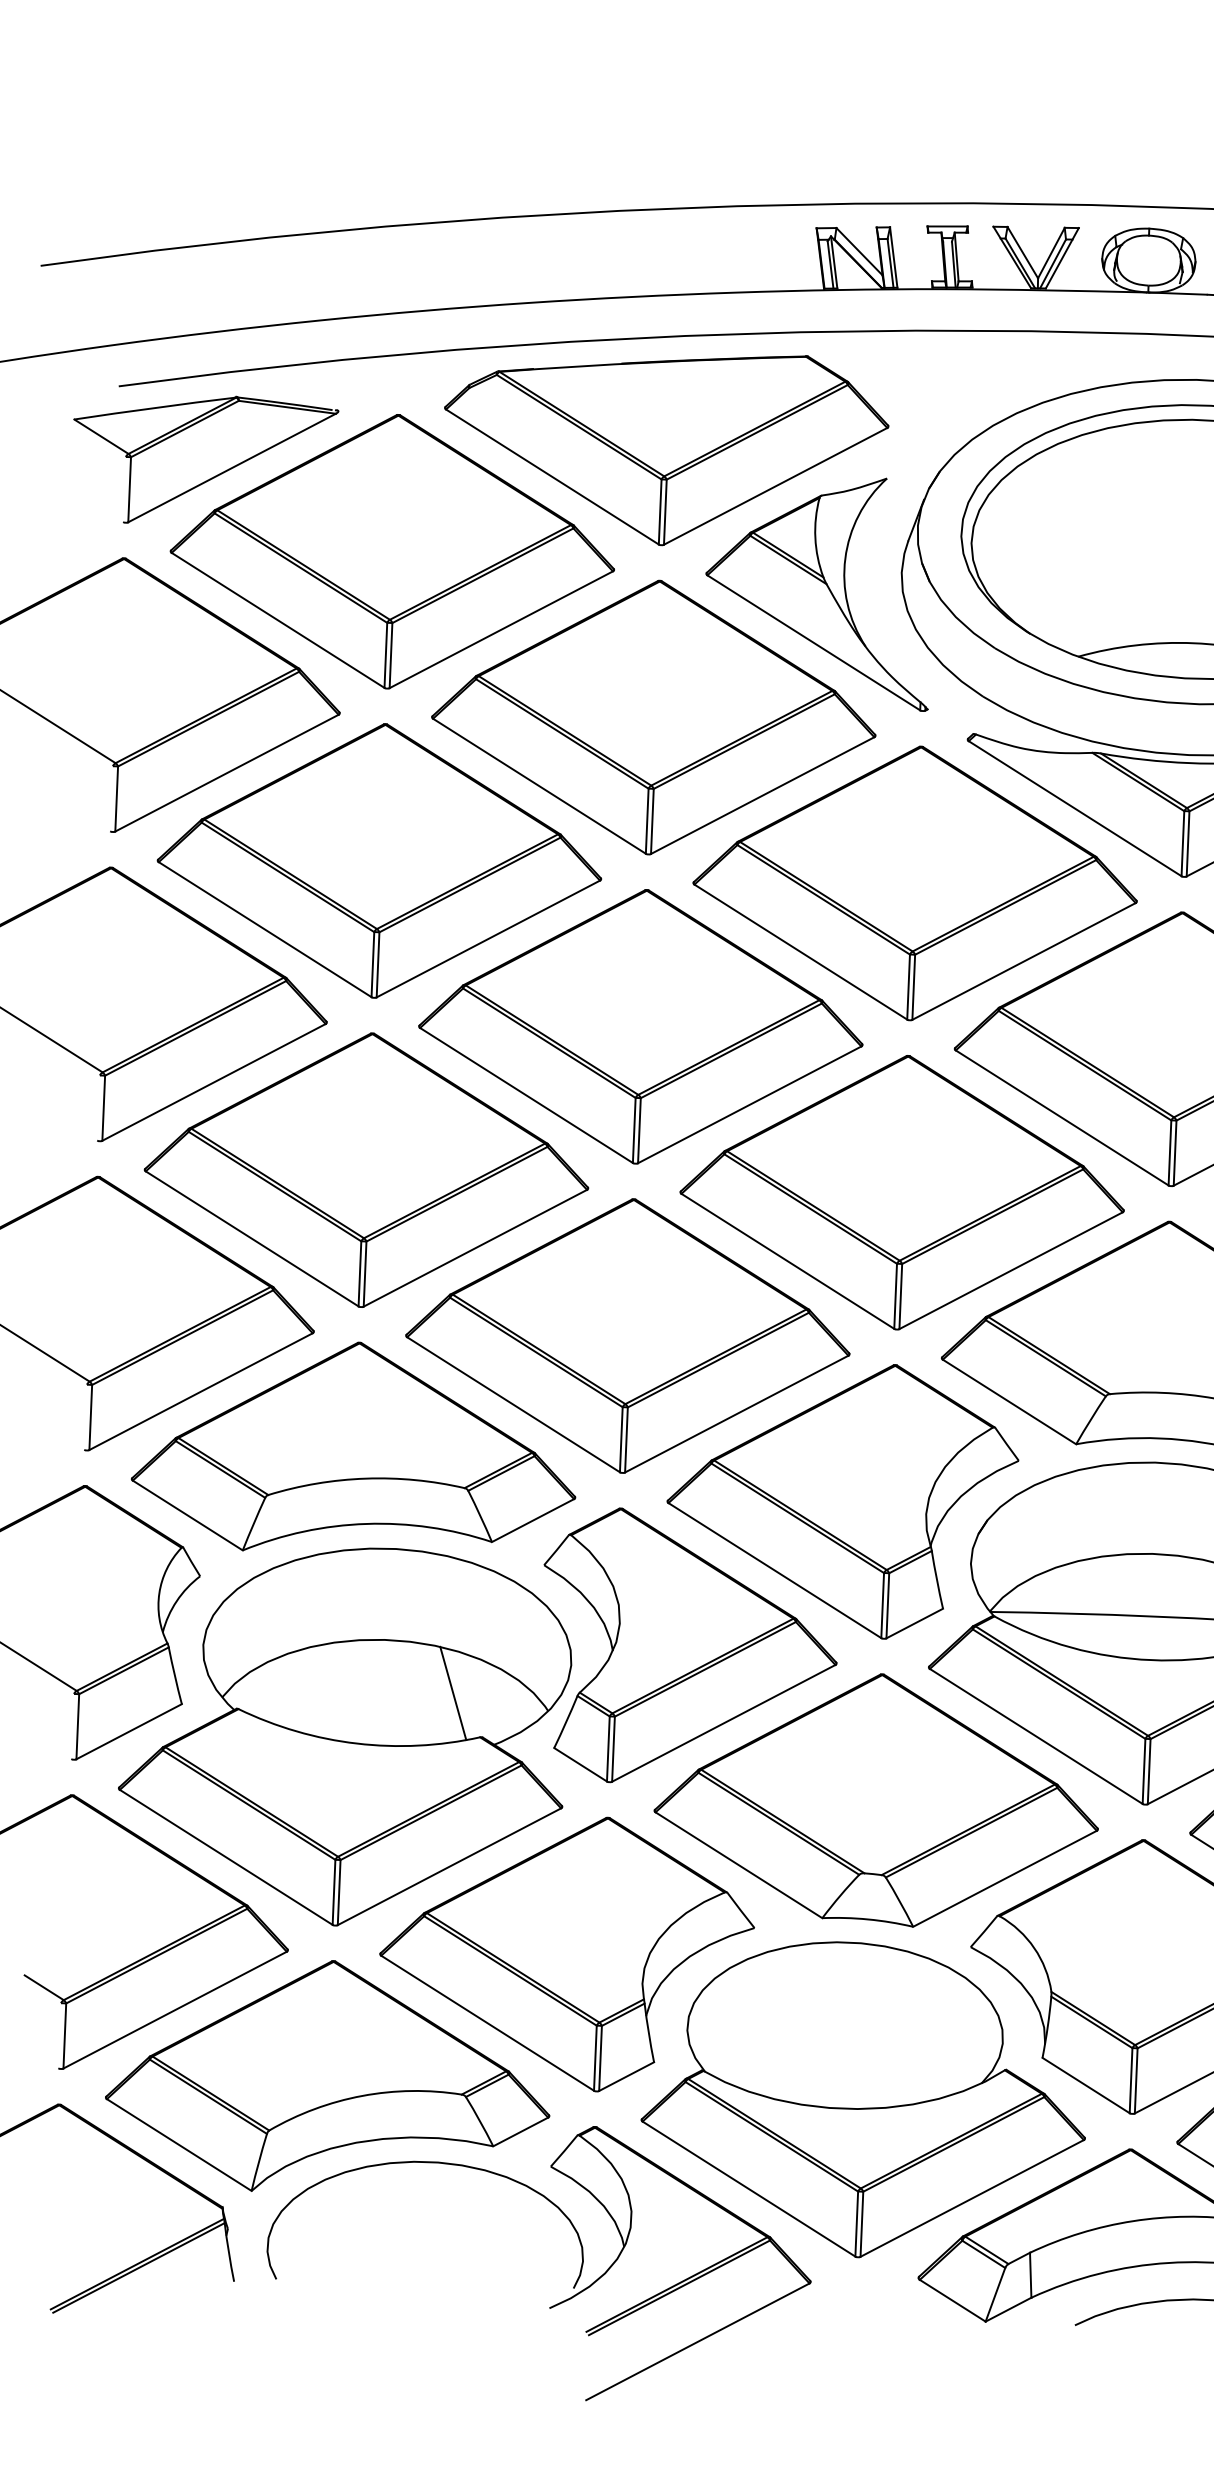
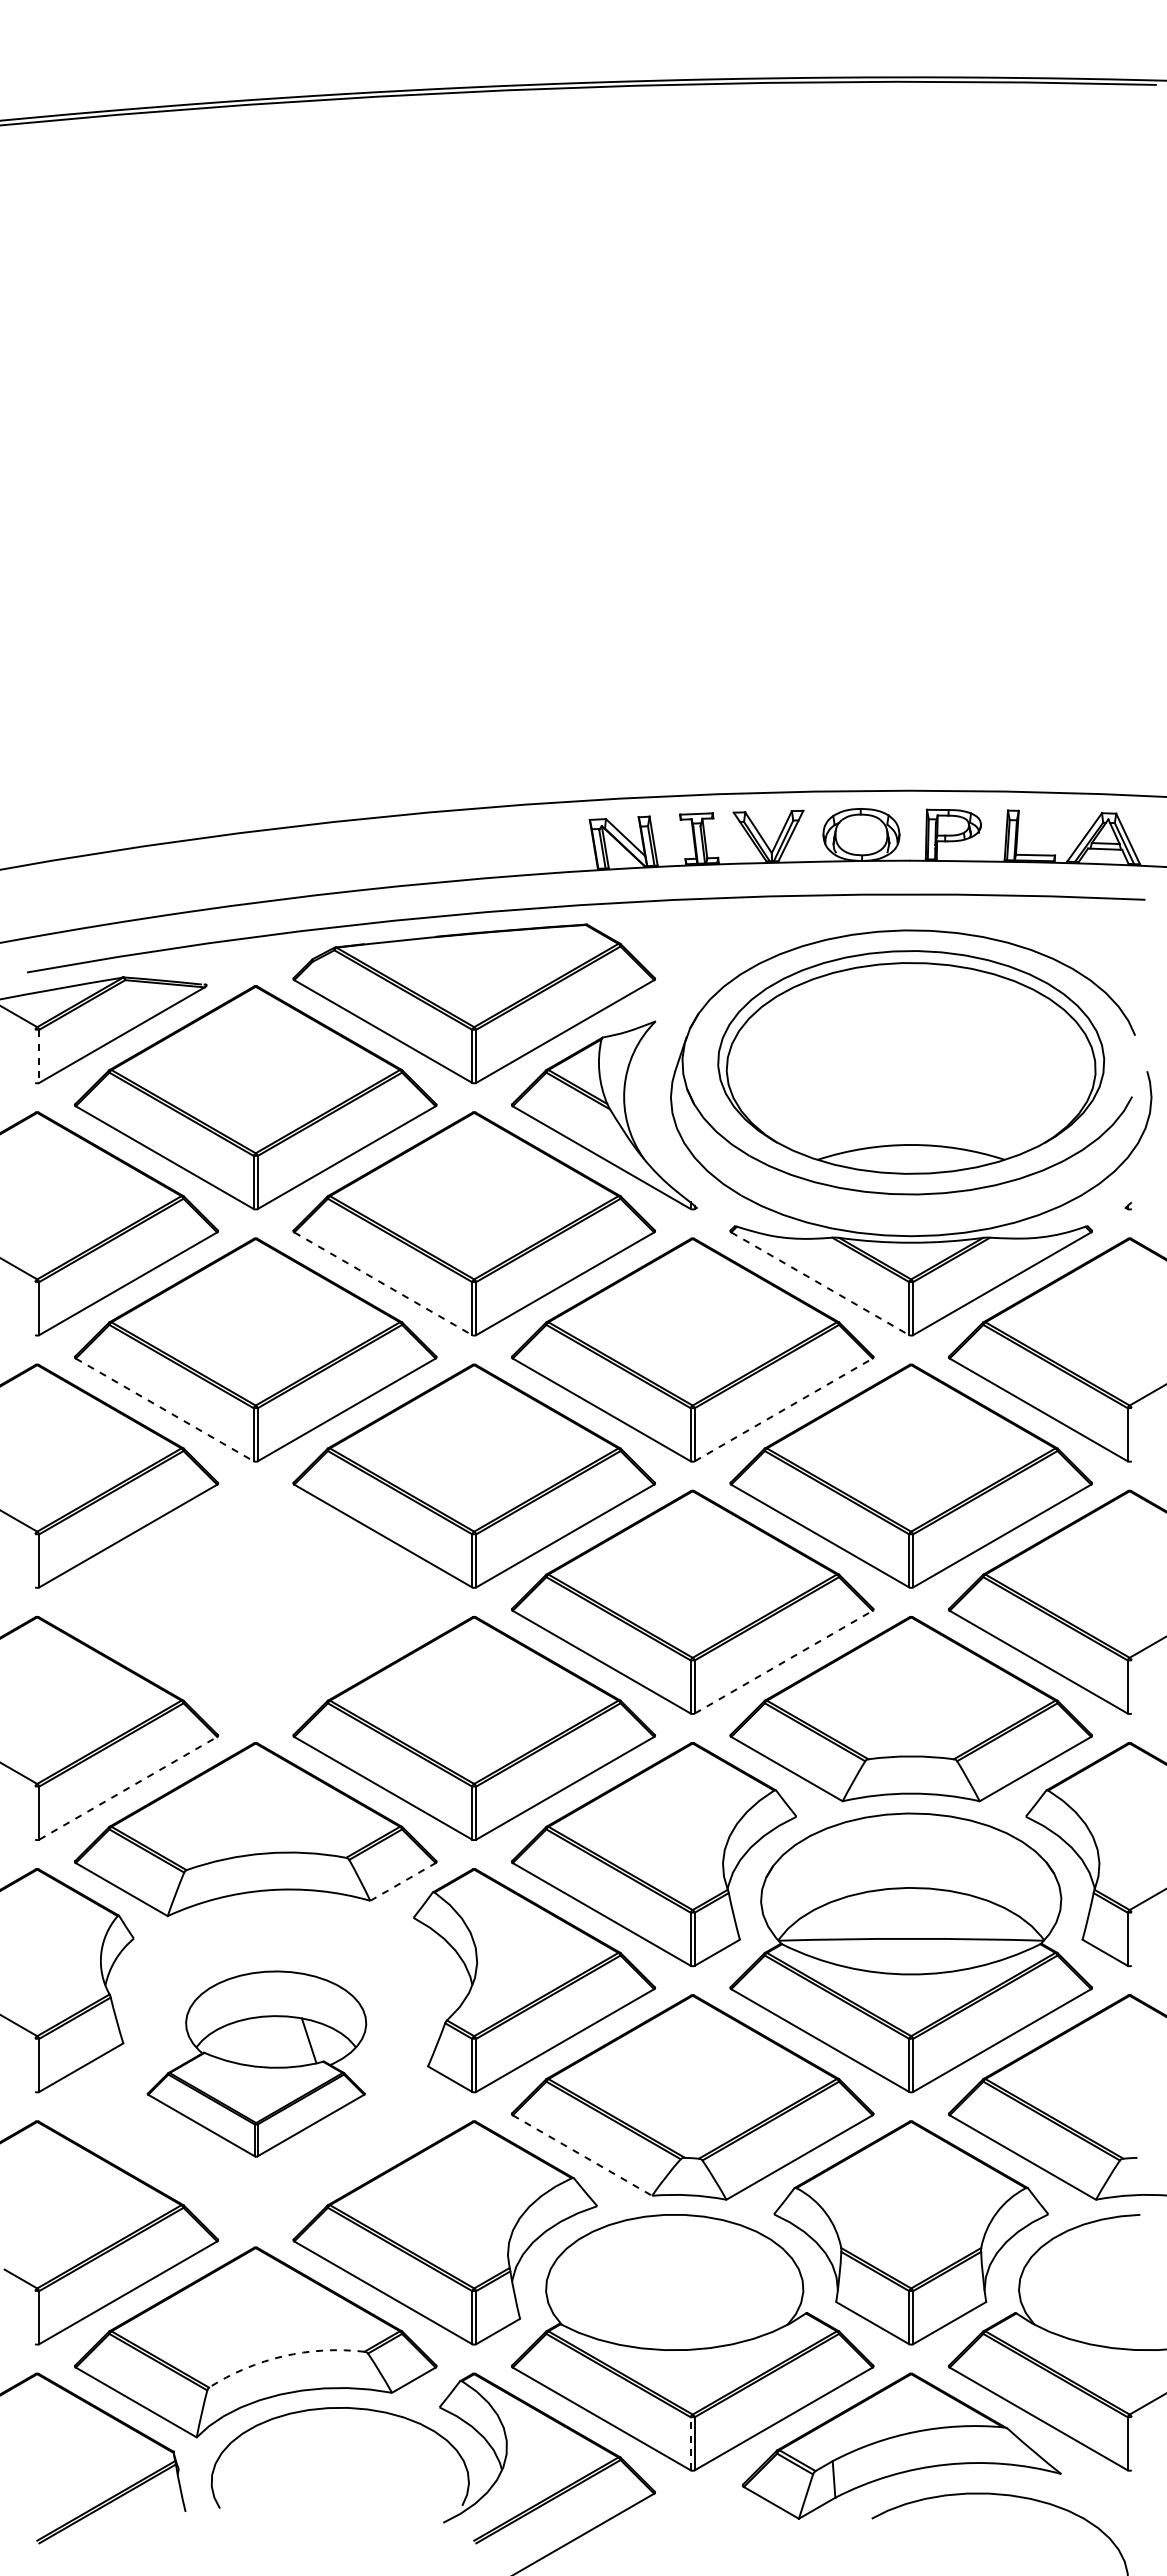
line: (129, 489) -> (39, 1056), solid -> dashed
line: (539, 785) -> (383, 1283), solid -> dashed
line: (1075, 808) -> (820, 1283), solid -> dashed
line: (264, 929) -> (164, 1409), solid -> dashed
line: (1023, 960) -> (783, 1409), solid -> dashed
part: (366, 1169) -> (255, 1601), removed
line: (1010, 1271) -> (783, 1662), solid -> dashed
line: (201, 1391) -> (128, 1788), solid -> dashed
line: (533, 1520) -> (403, 1881), solid -> dashed
part: (344, 1735) -> (256, 2063), size x0.6
line: (738, 1865) -> (582, 2155), solid -> dashed
arc: (362, 2096) -> (283, 2356), solid -> dashed
line: (856, 2223) -> (690, 2443), solid -> dashed

